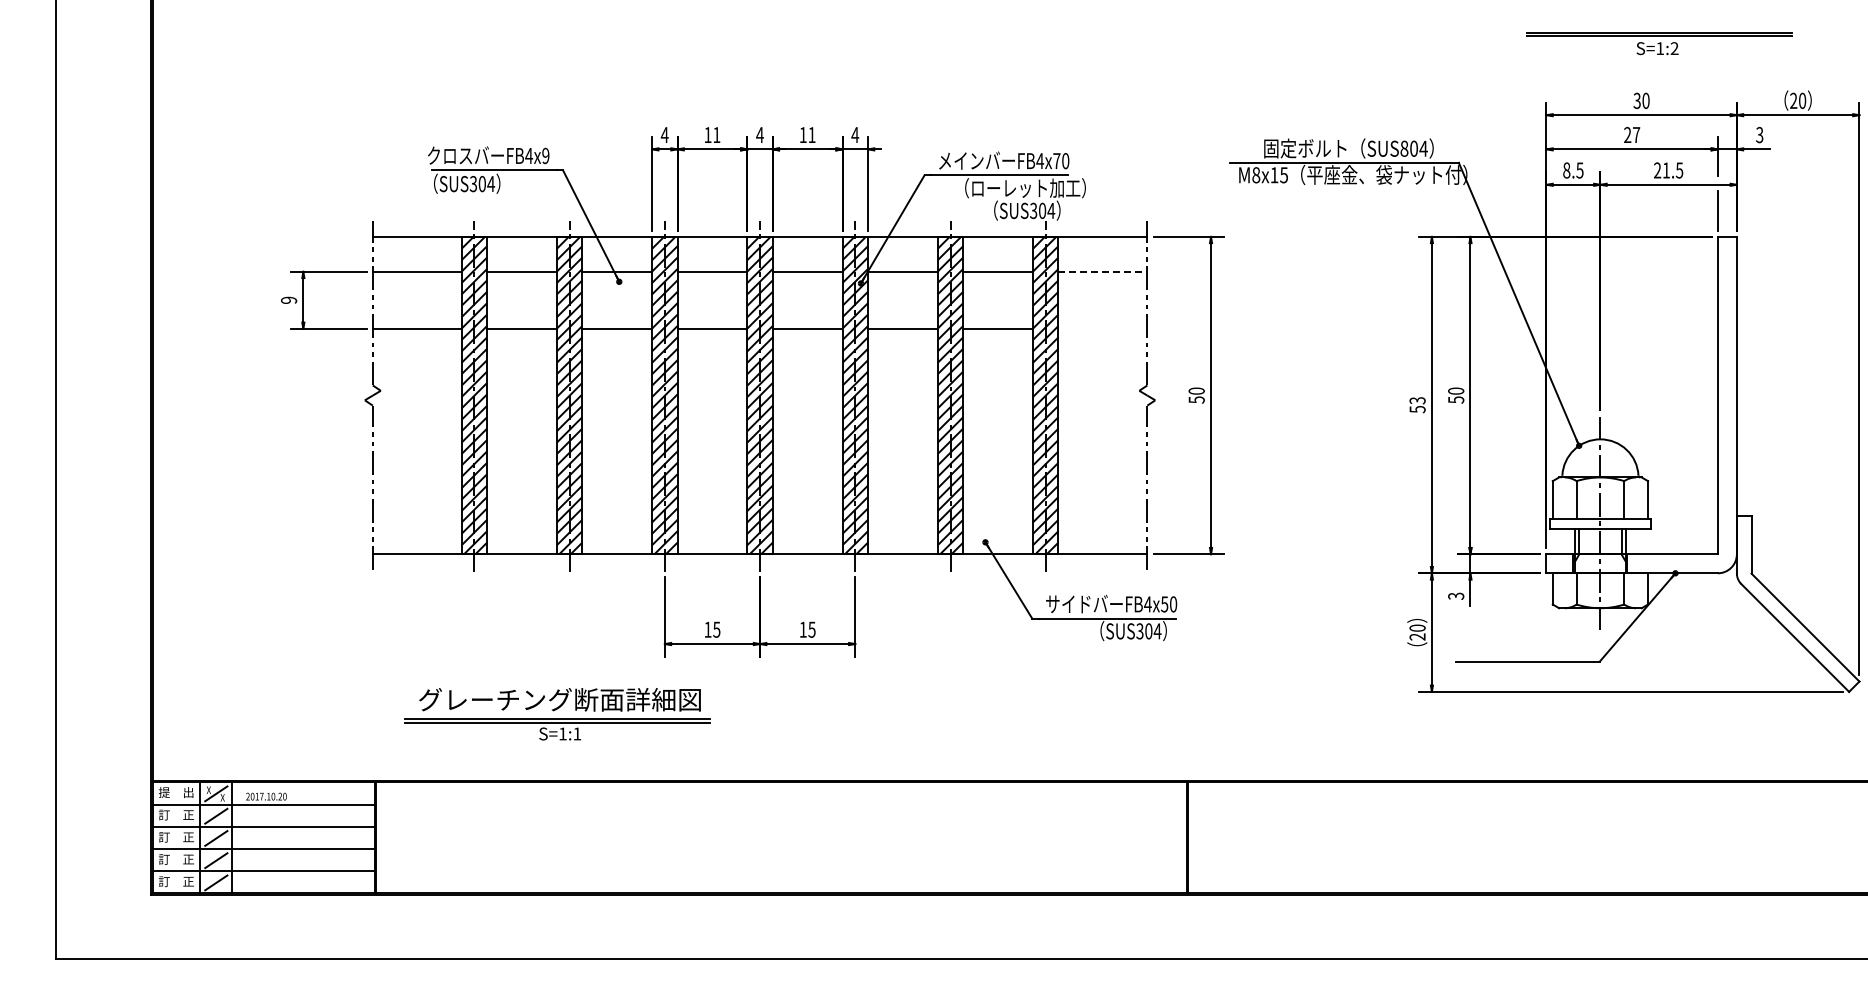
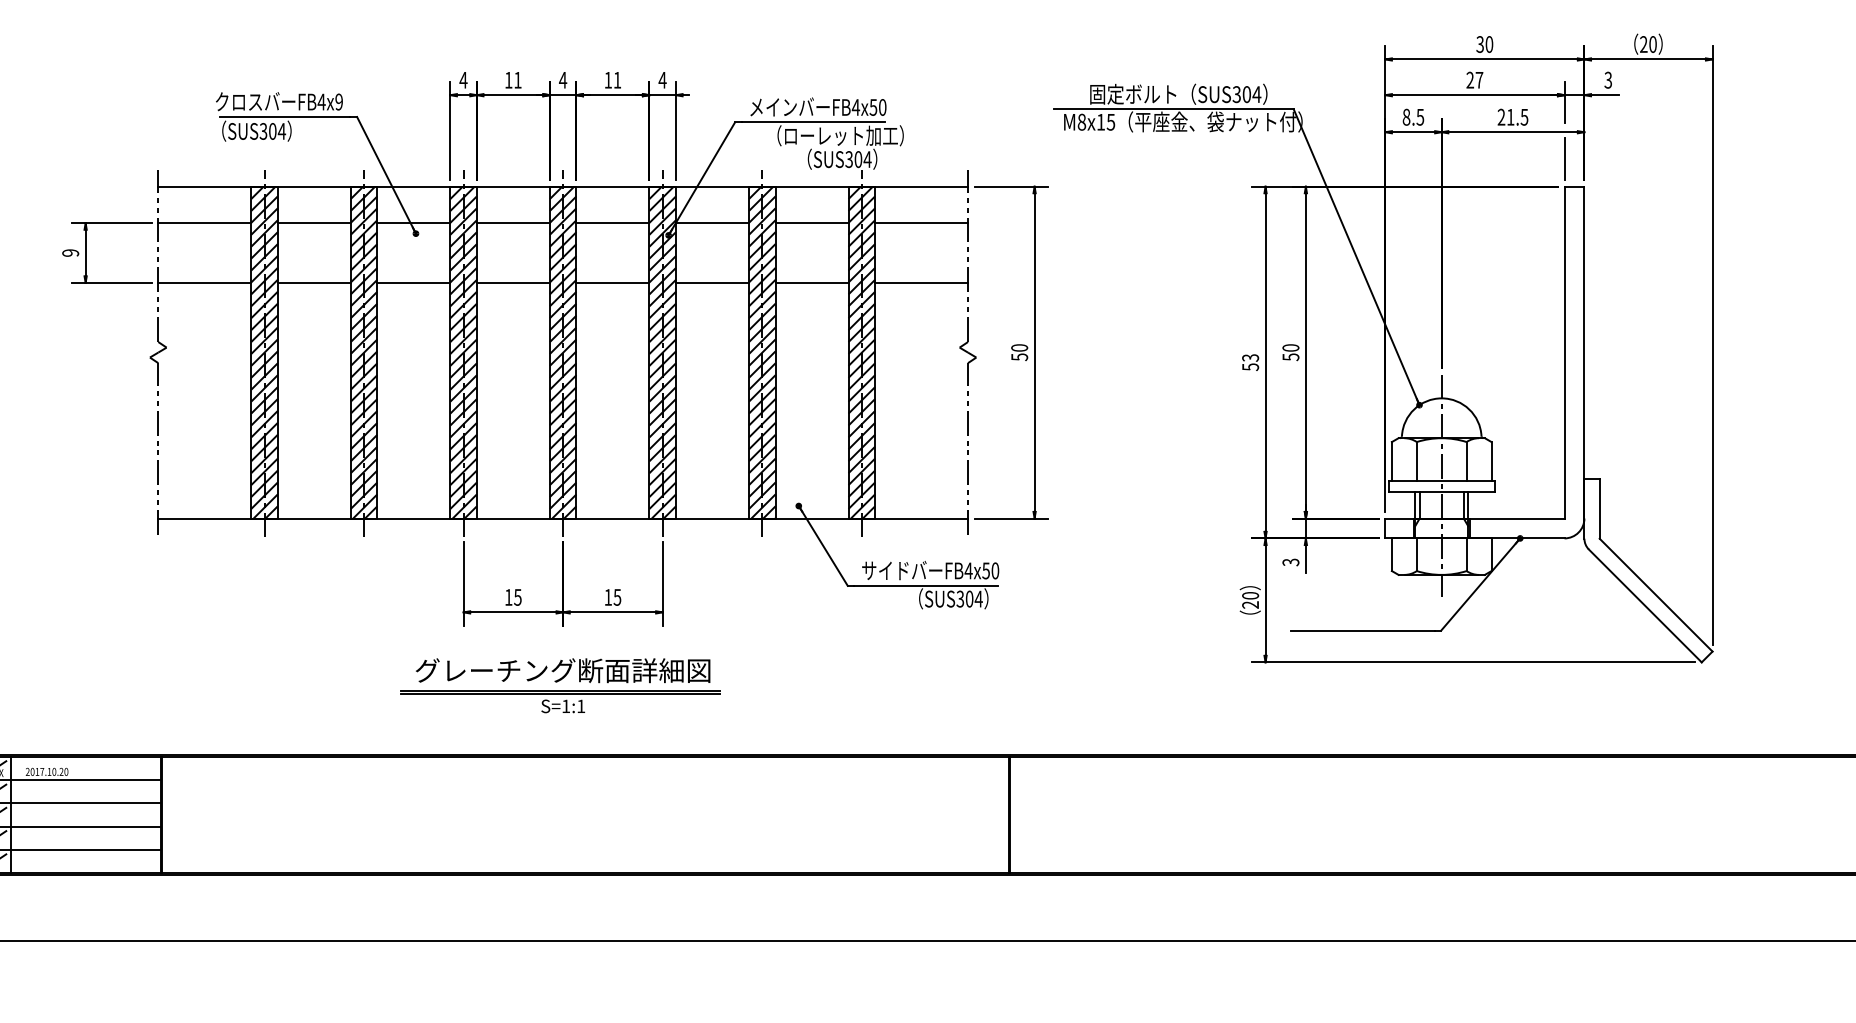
text: (1404, 148) -> (1236, 94), SUS804 -> SUS304
text: (1056, 161) -> (873, 107), FB4x70 -> FB4x50
line: (1103, 271) -> (922, 222), dashed -> solid
line: (1102, 328) -> (921, 282), added
part: (557, 714) -> (560, 686), moved

